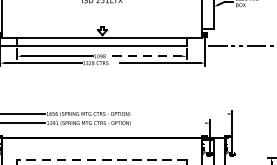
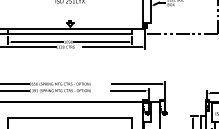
line: (143, 56) -> (100, 42), dashed -> solid
line: (193, 114) -> (136, 84), added
line: (182, 122) -> (128, 90), added
line: (102, 159) -> (70, 117), dashed -> solid

